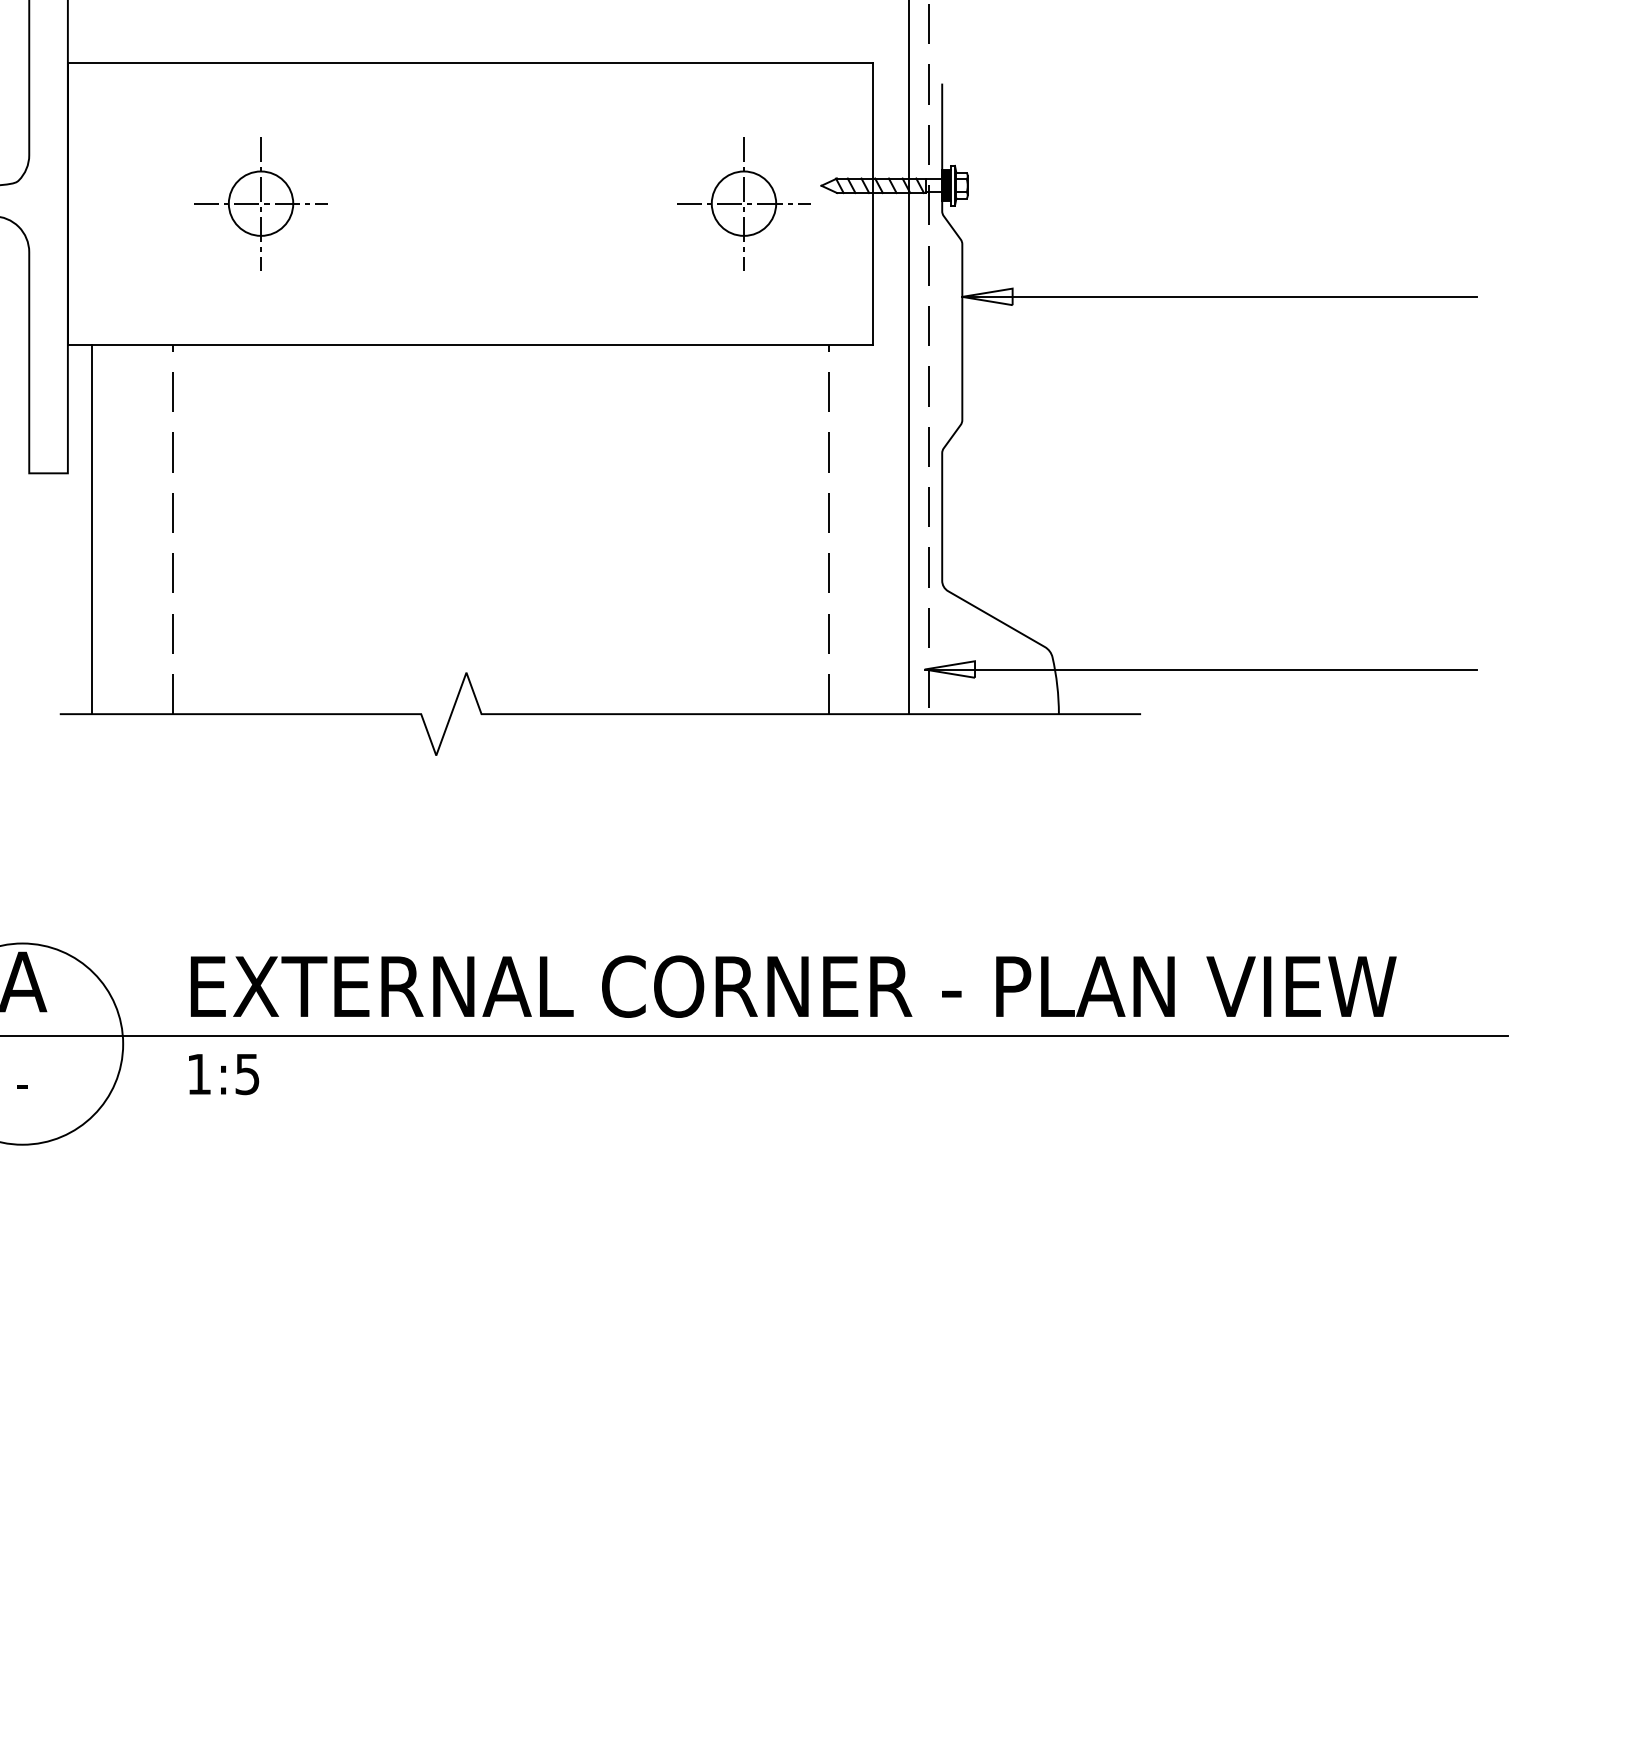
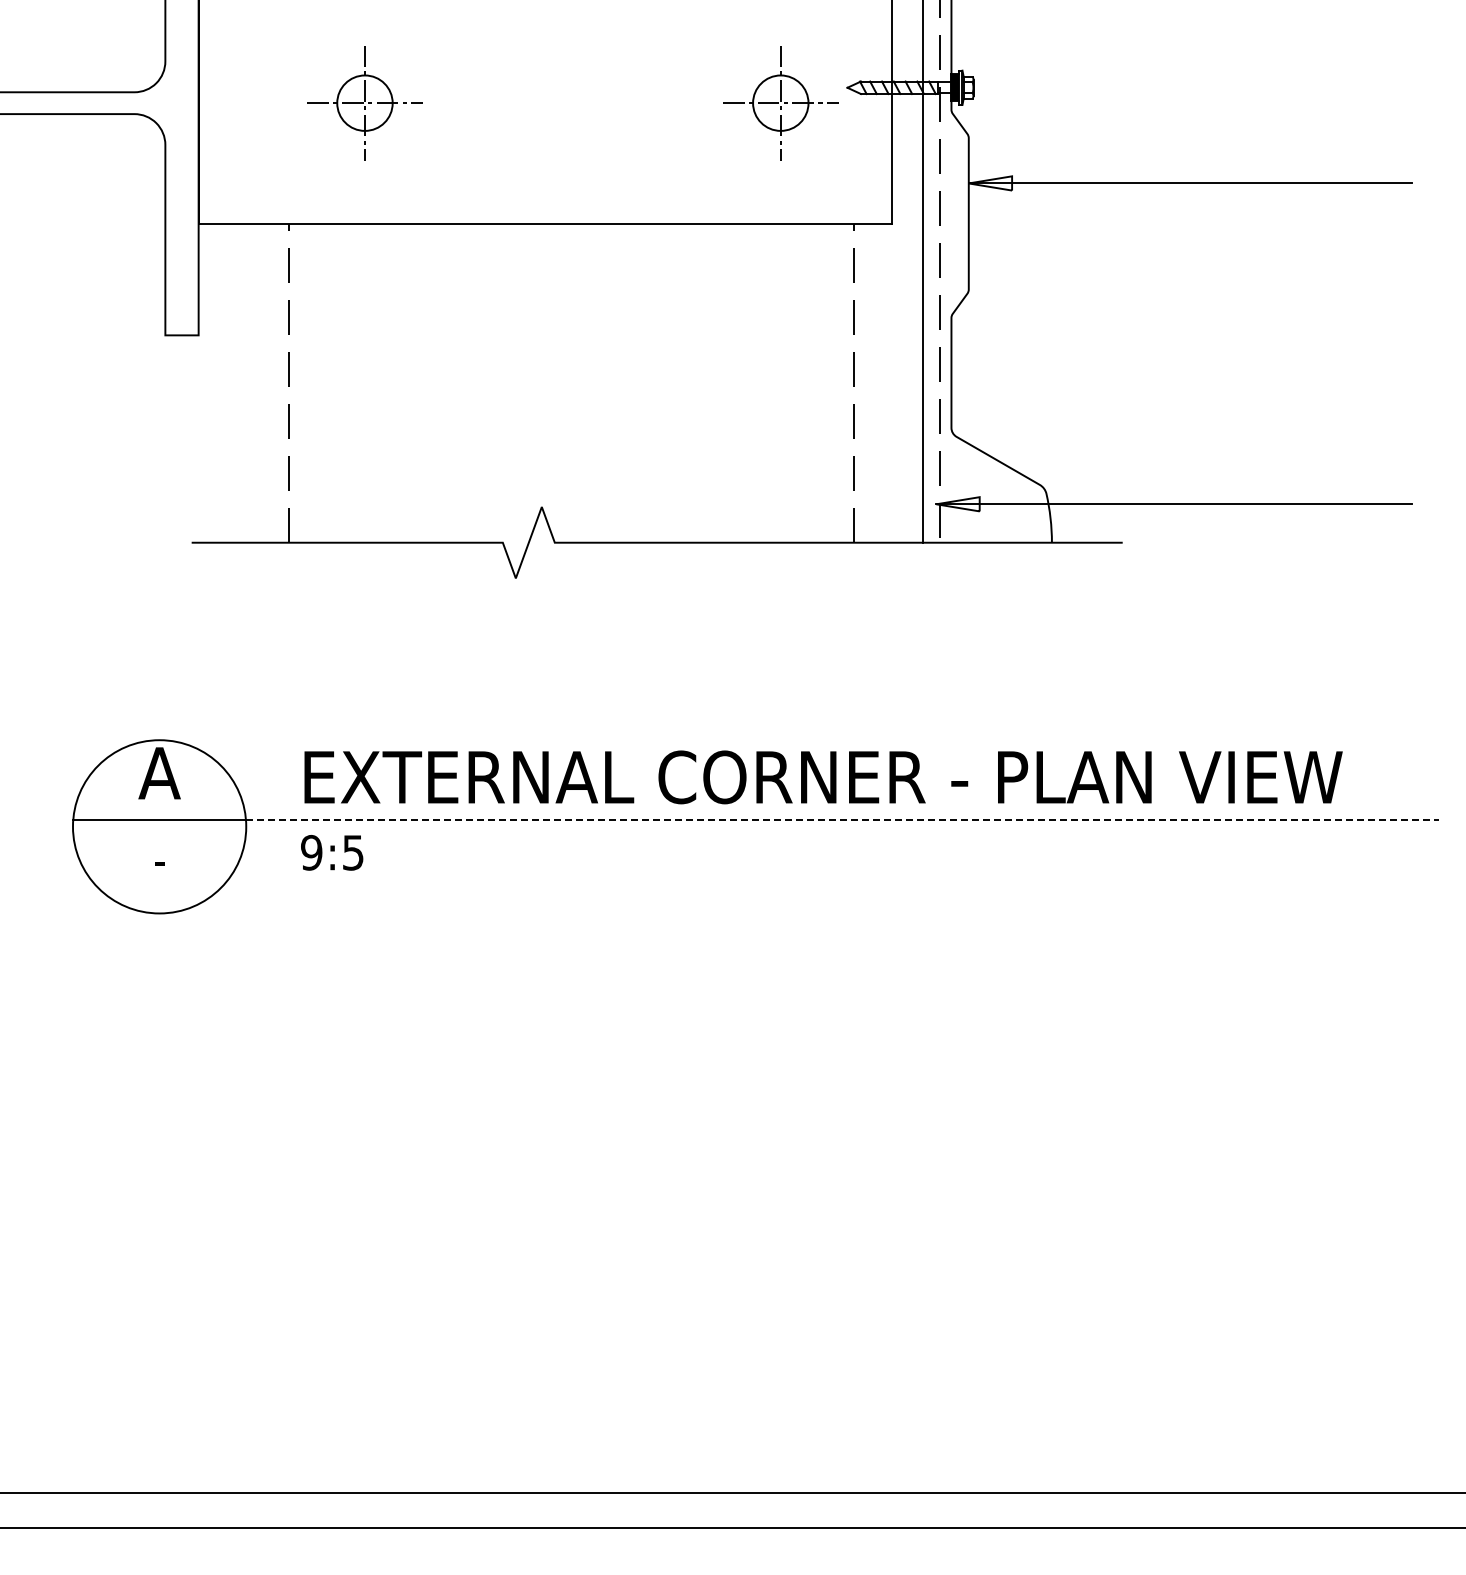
line: (92, 529) -> (219, 383), removed
line: (815, 1036) -> (842, 820), solid -> dashed
text: (198, 1073) -> (311, 852), 1:5 -> 9:5

